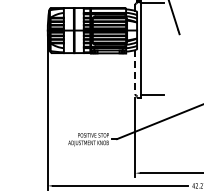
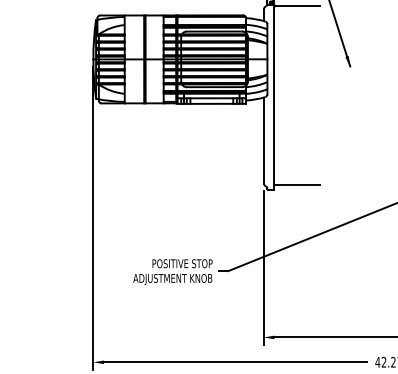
line: (135, 72) -> (264, 141), dashed -> solid

